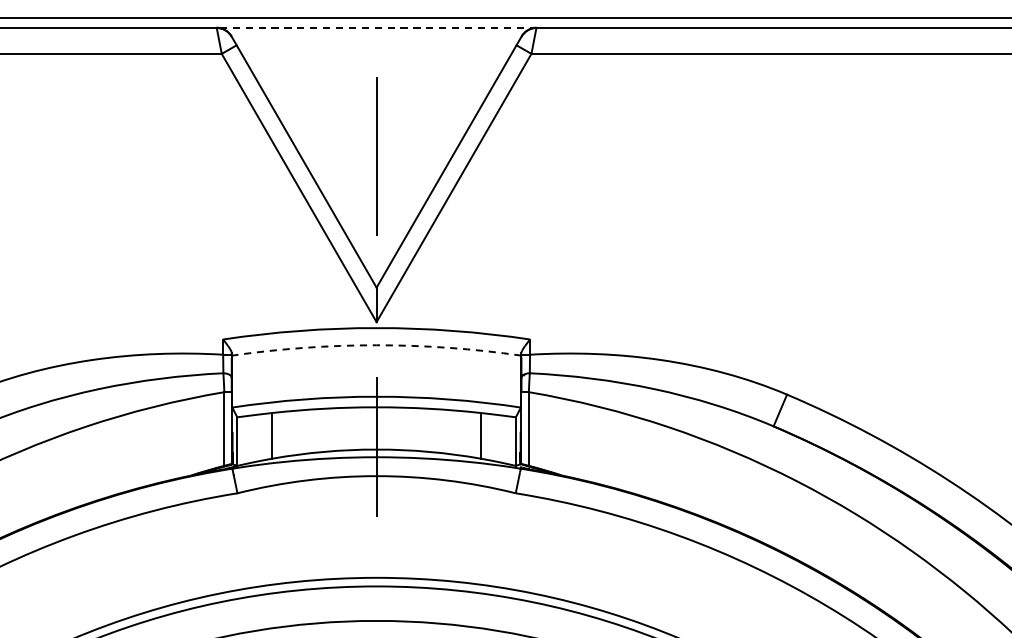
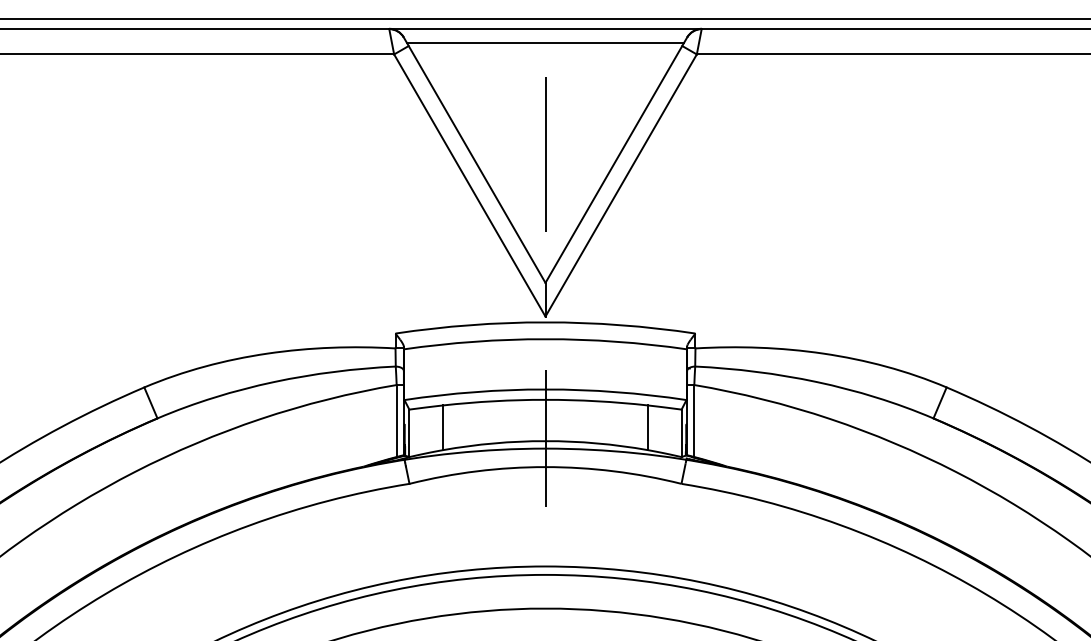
line: (375, 27) -> (544, 28), dashed -> solid
line: (376, 41) -> (545, 42), added
arc: (376, 345) -> (545, 339), dashed -> solid

